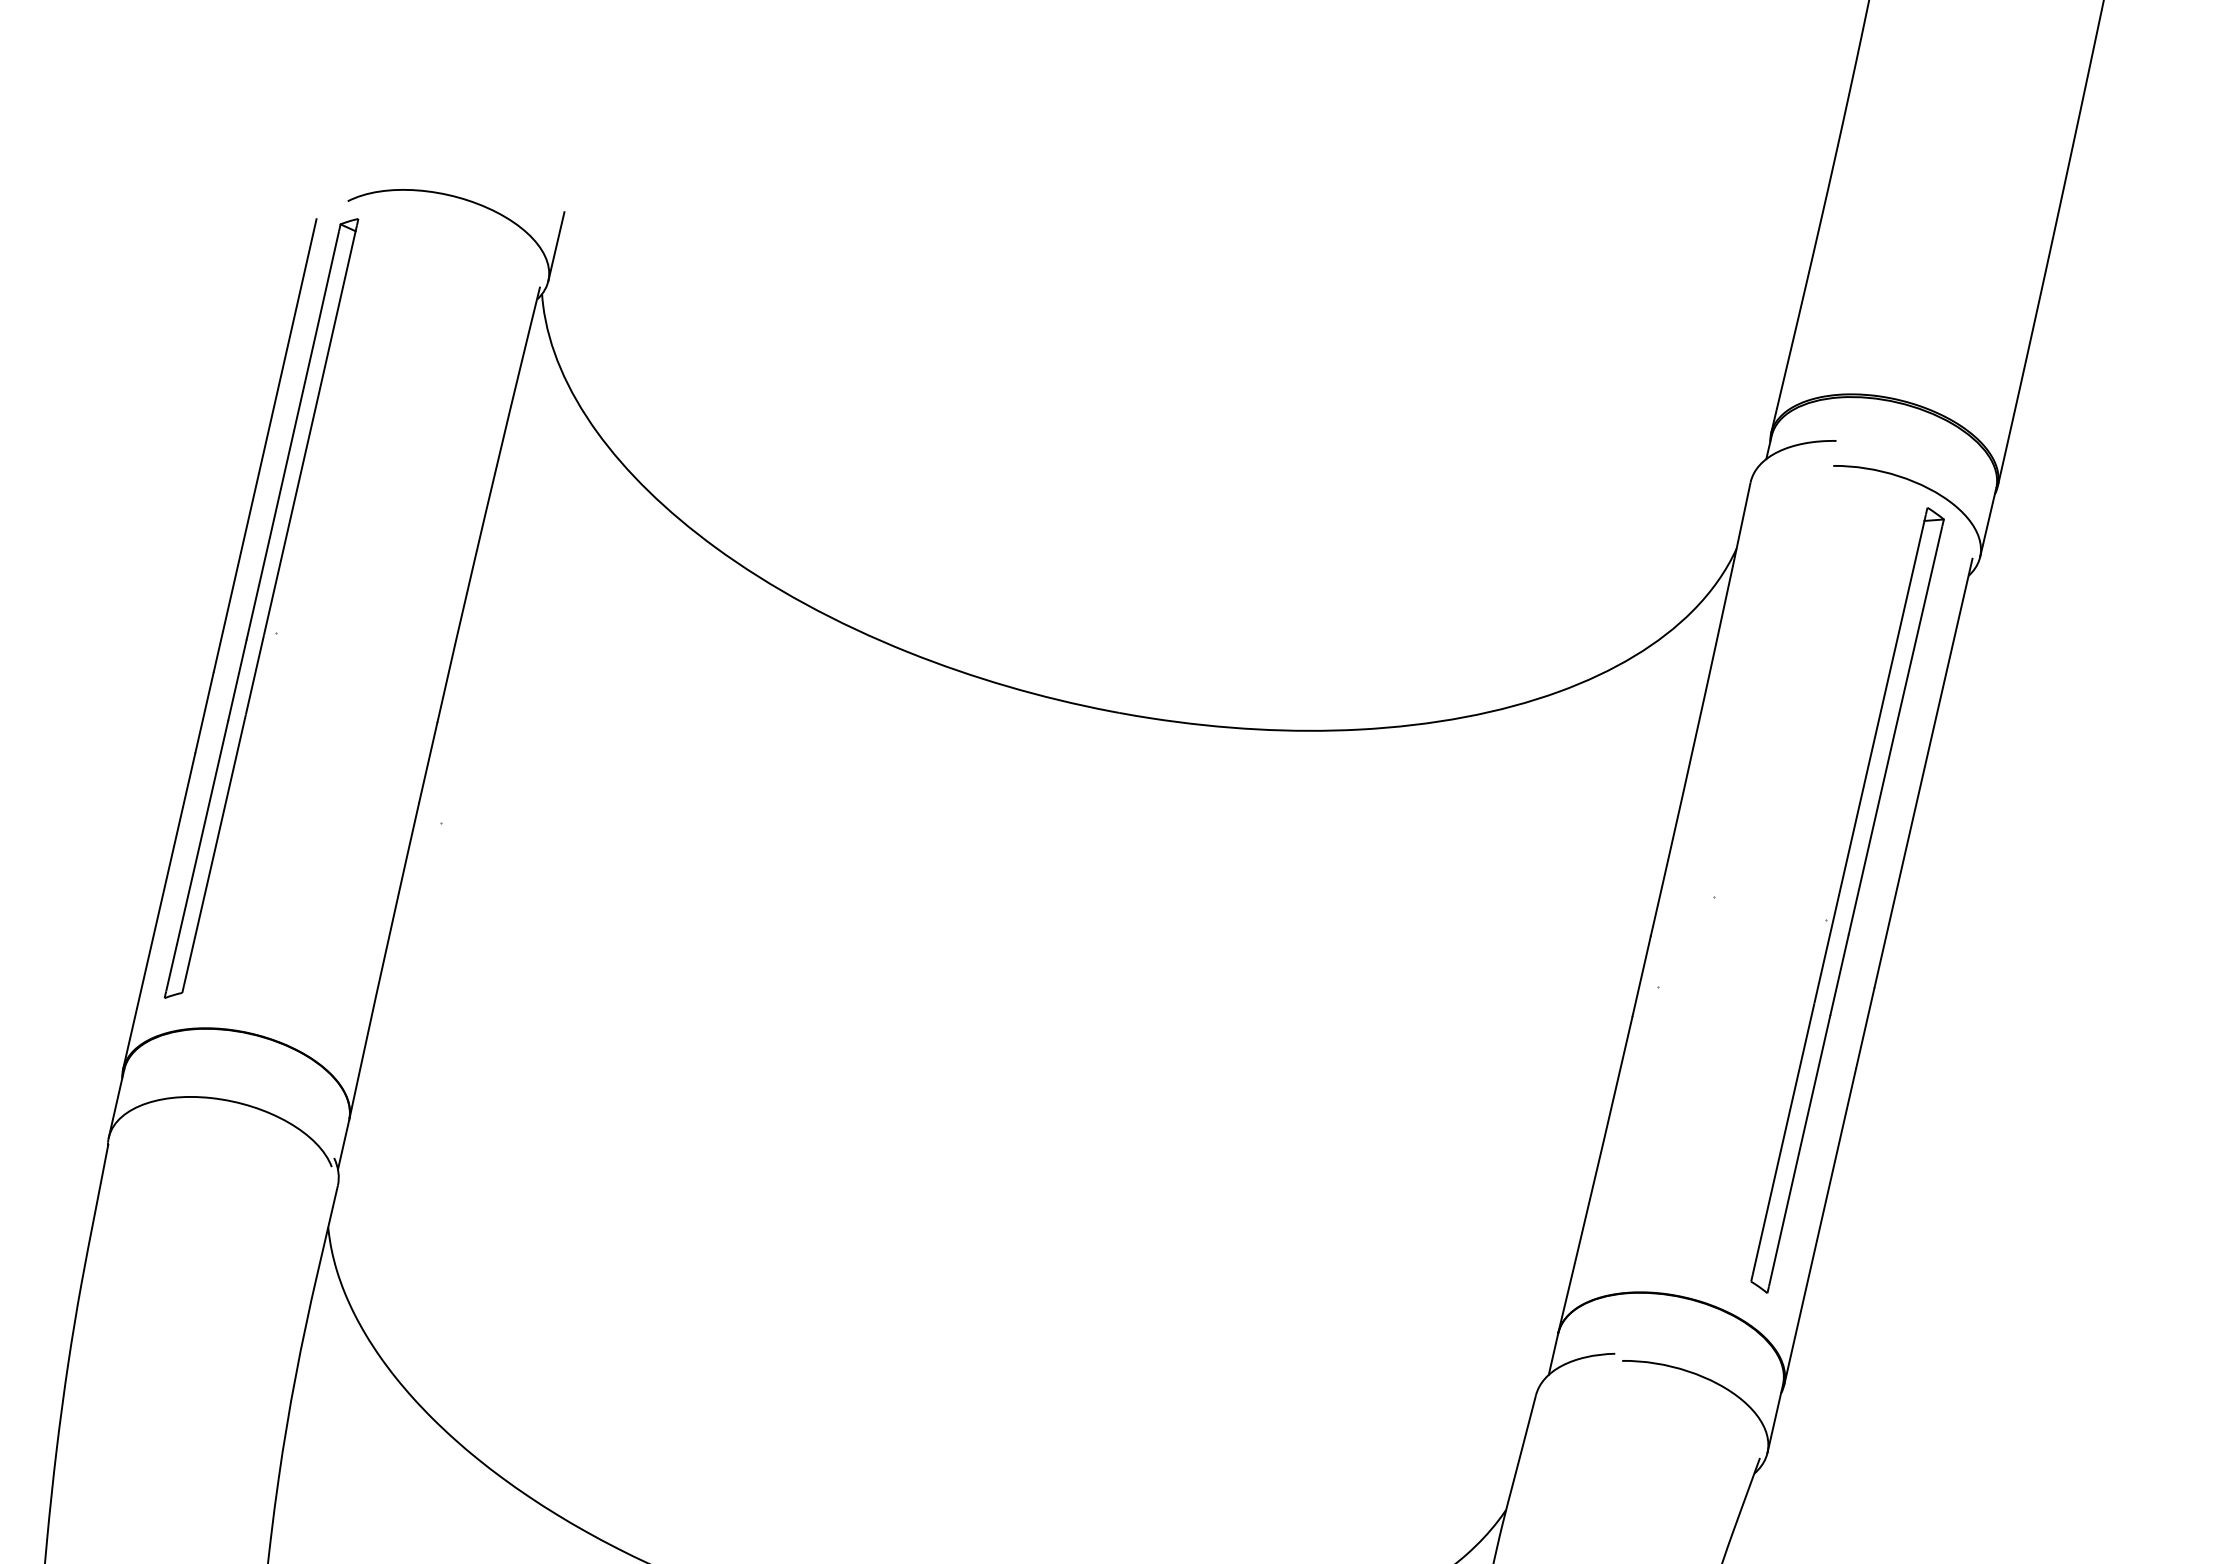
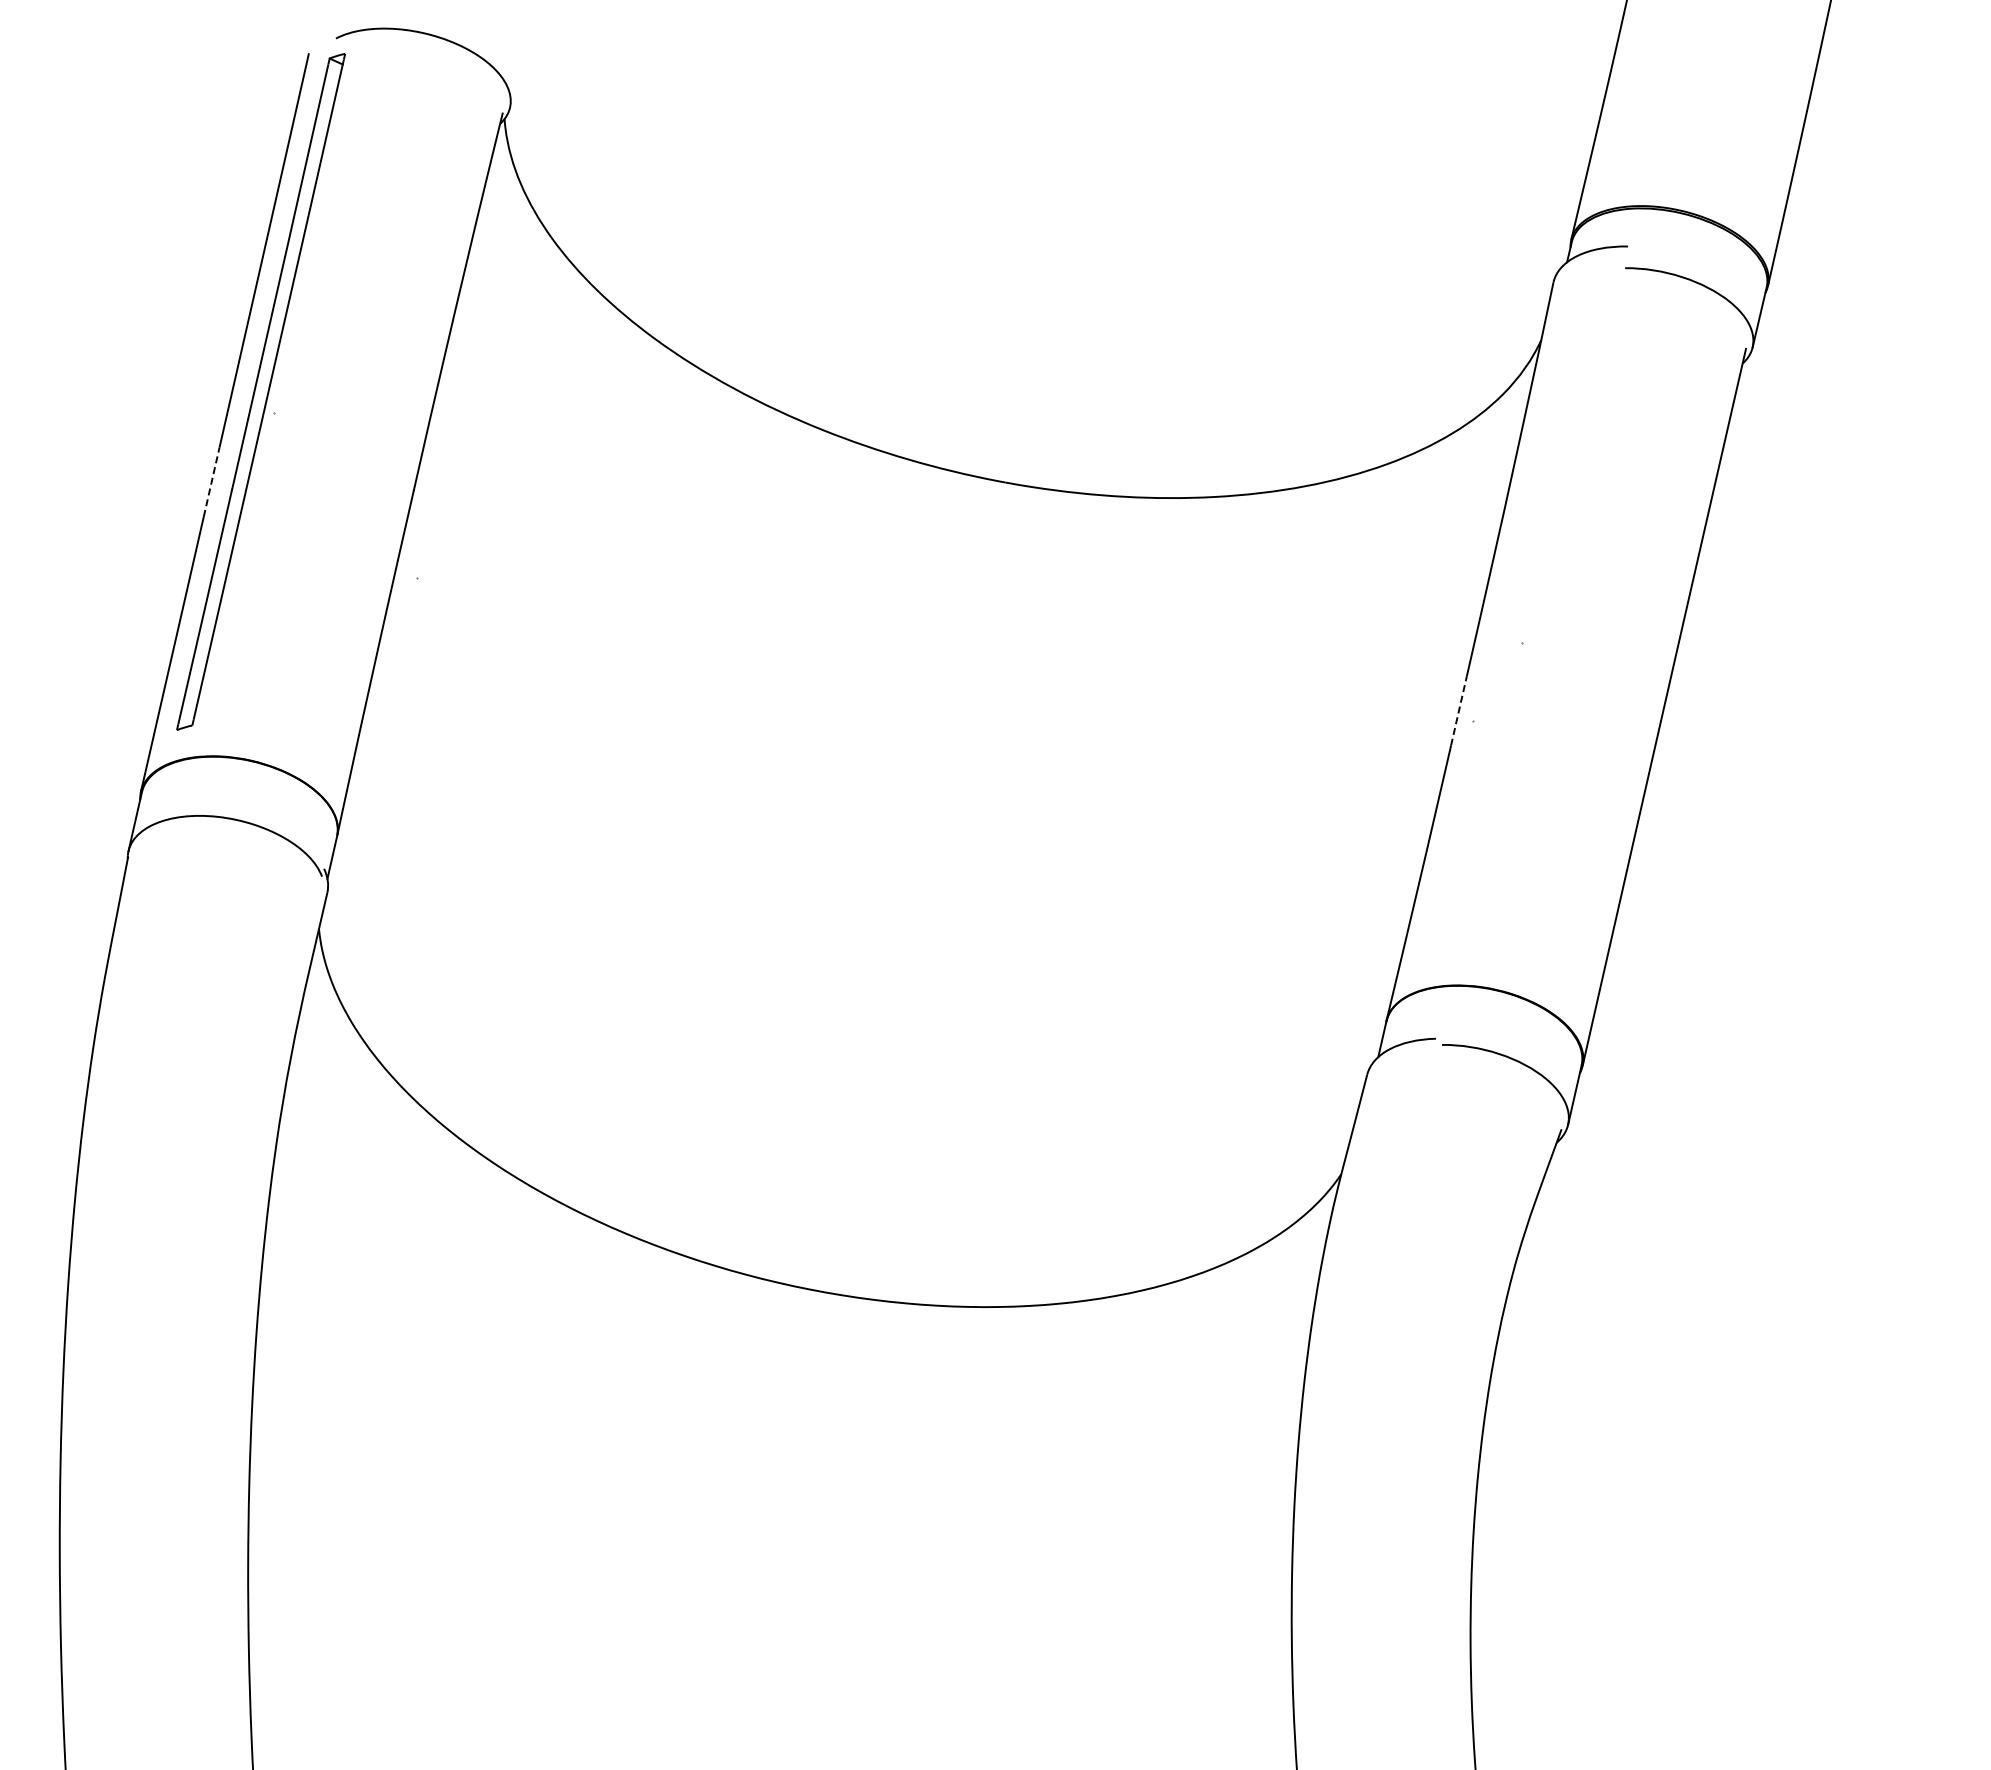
line: (555, 246) -> (516, 77), removed
line: (204, 711) -> (211, 481), solid -> dashed
part: (1847, 900) -> (1637, 645), removed
line: (1642, 975) -> (1459, 710), solid -> dashed

